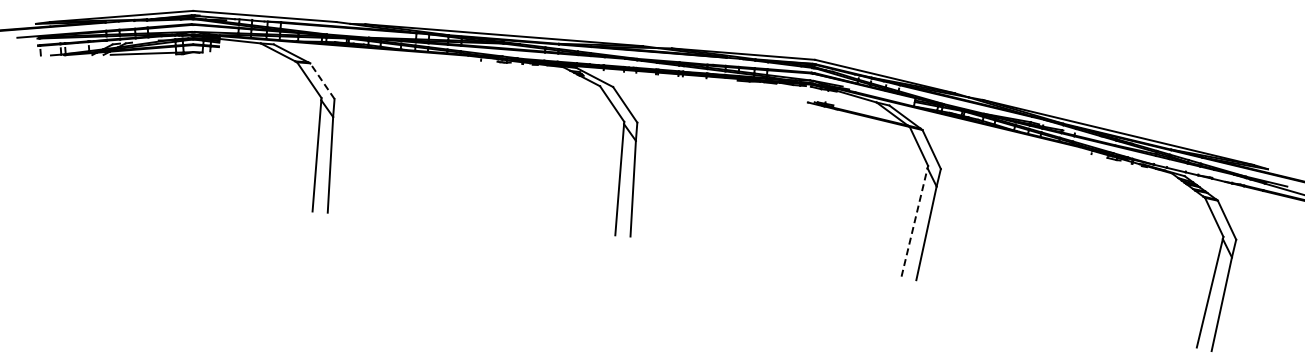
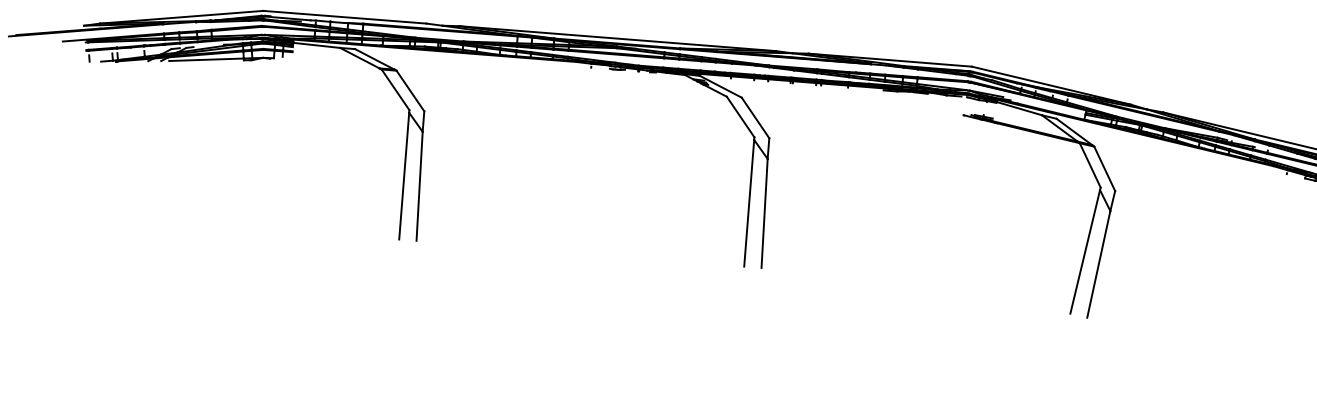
line: (322, 81) -> (410, 91), dashed -> solid
line: (914, 222) -> (1085, 252), dashed -> solid

